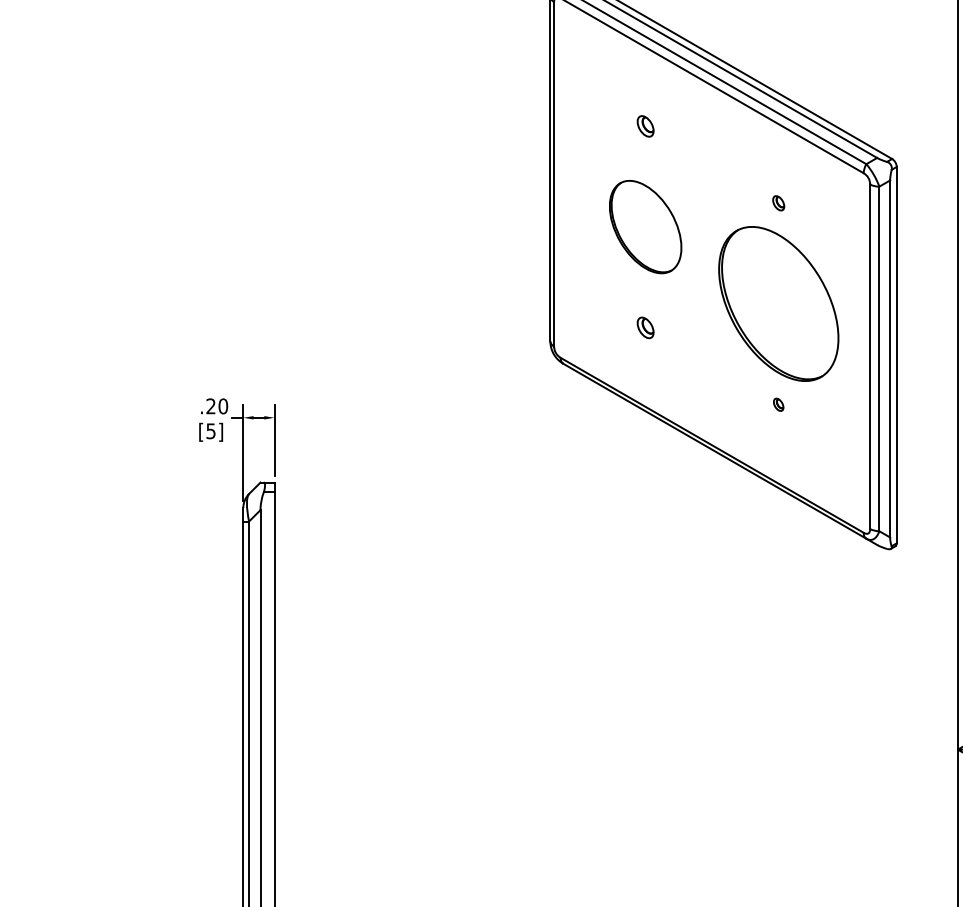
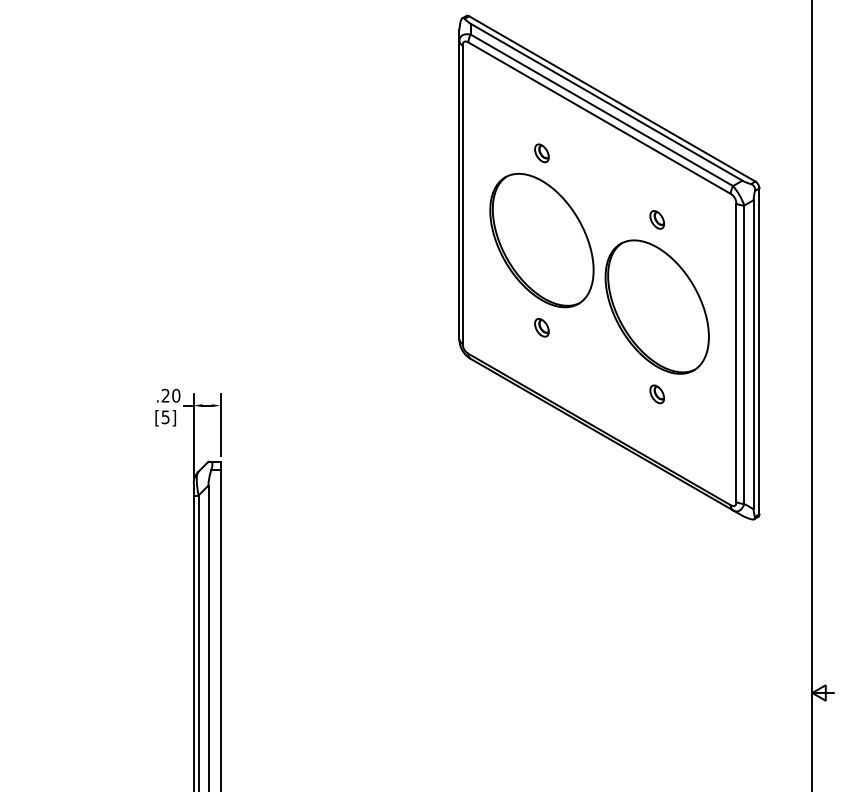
part: (777, 202) -> (656, 219), size x1.43
part: (645, 227) -> (541, 240), size x1.67
part: (777, 404) -> (656, 394), size x1.67

